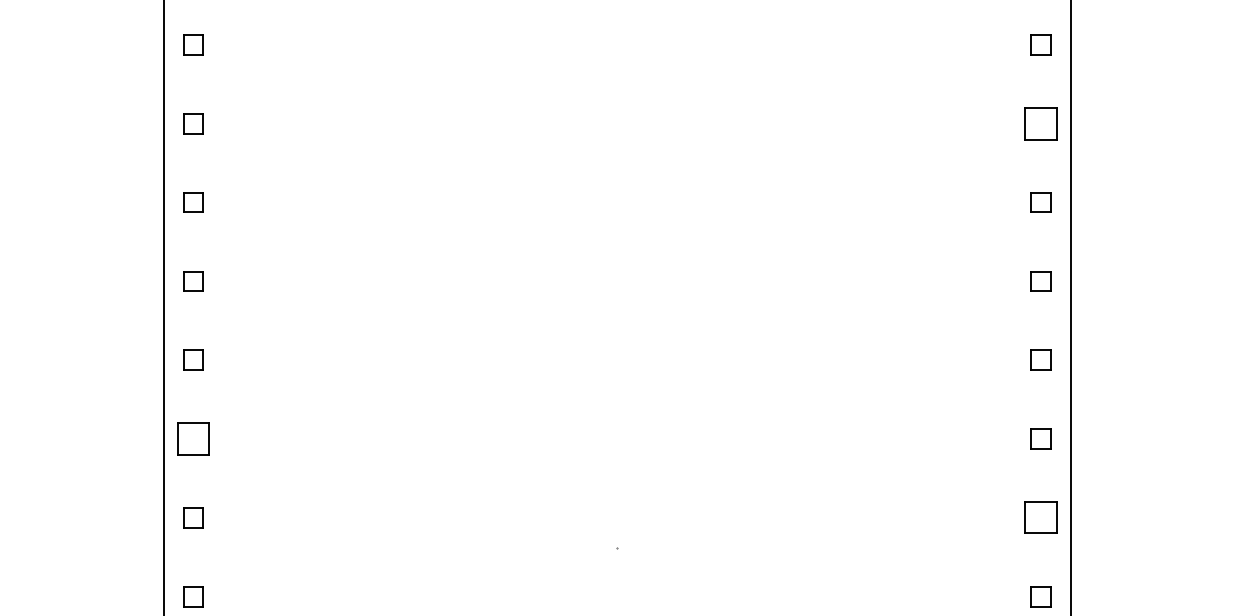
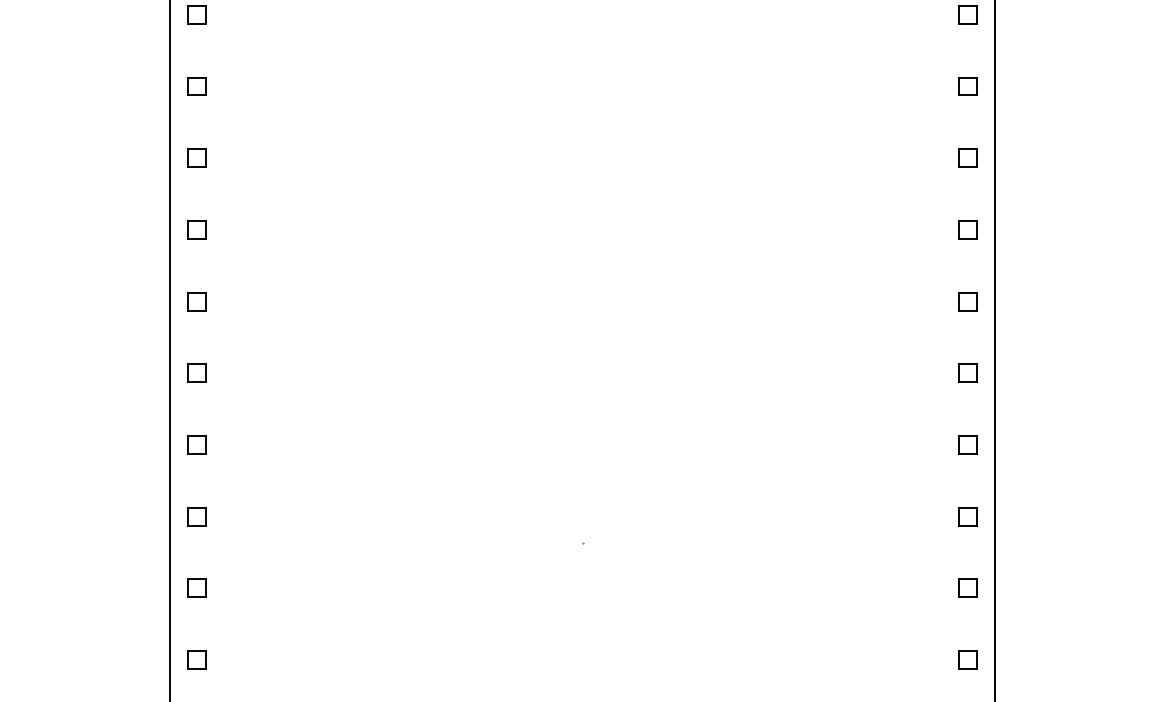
part: (1040, 122) -> (967, 157), size x0.62
part: (192, 438) -> (196, 444), size x0.62
part: (1040, 517) -> (967, 516), size x0.62

